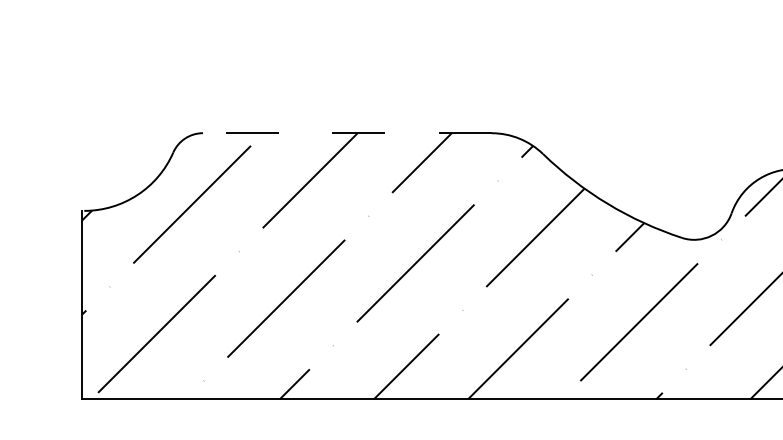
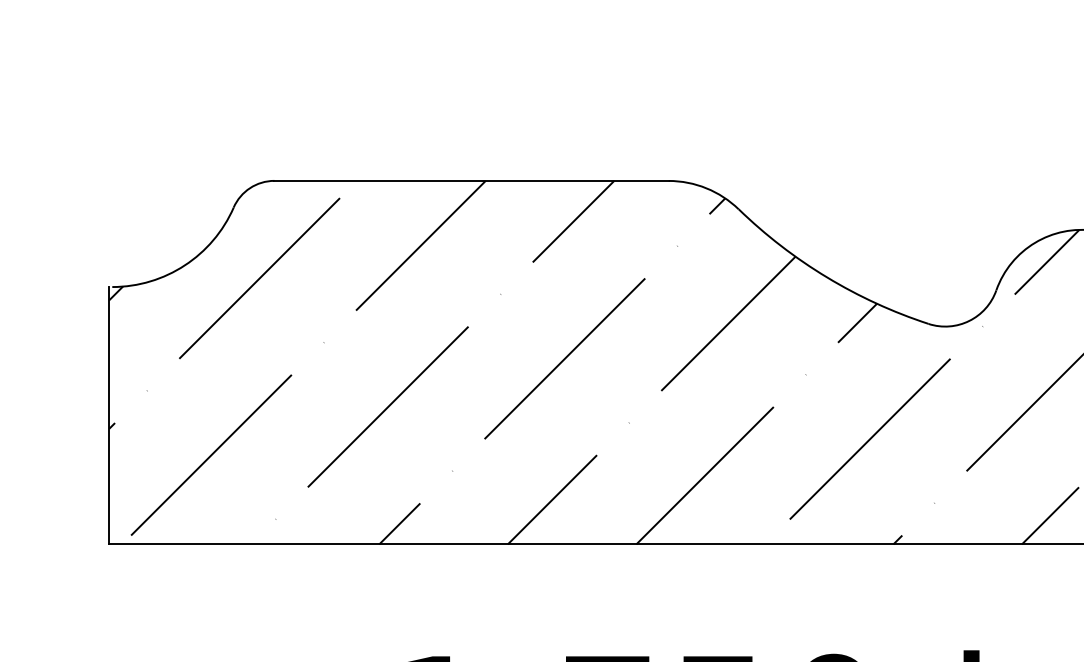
line: (347, 132) -> (471, 180), dashed -> solid

